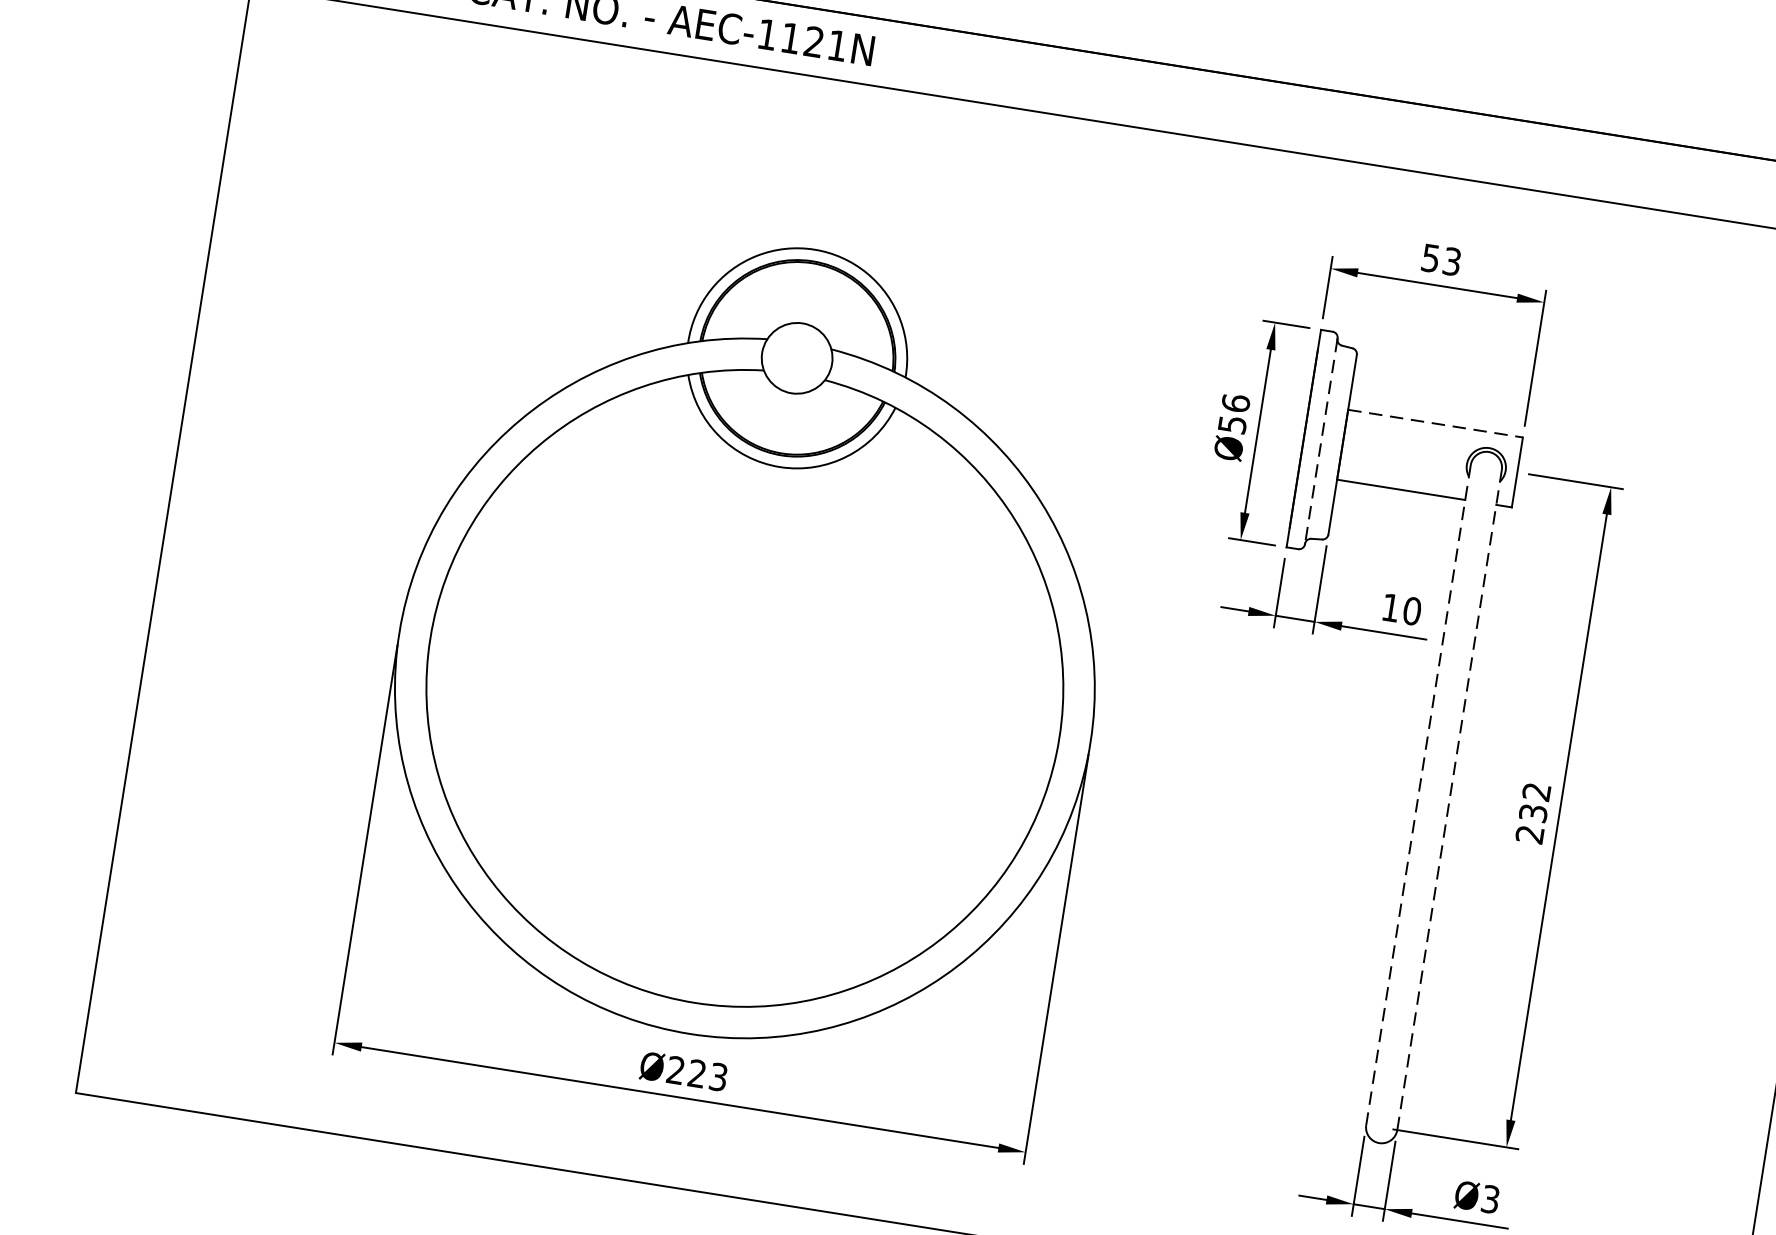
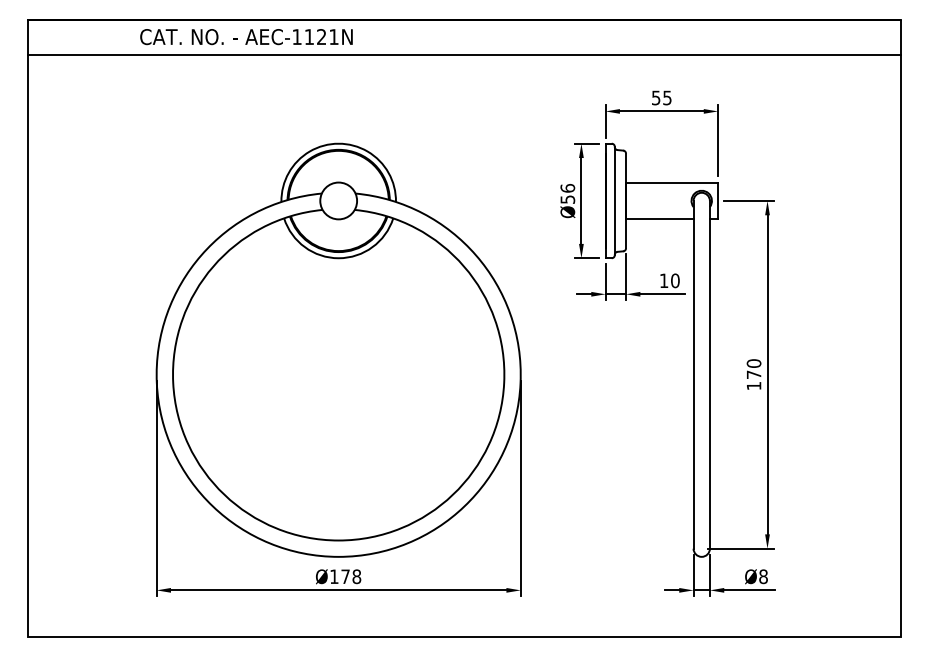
text: (1452, 260) -> (667, 97), 53 -> 55
line: (1436, 423) -> (672, 182), dashed -> solid
line: (1320, 440) -> (614, 200), dashed -> solid
line: (1418, 794) -> (693, 374), dashed -> solid
line: (1448, 799) -> (709, 374), dashed -> solid
text: (1532, 812) -> (753, 374), 232 -> 170
text: (697, 1073) -> (345, 576), Ø223 -> Ø178
text: (1490, 1198) -> (763, 576), Ø3 -> Ø8

